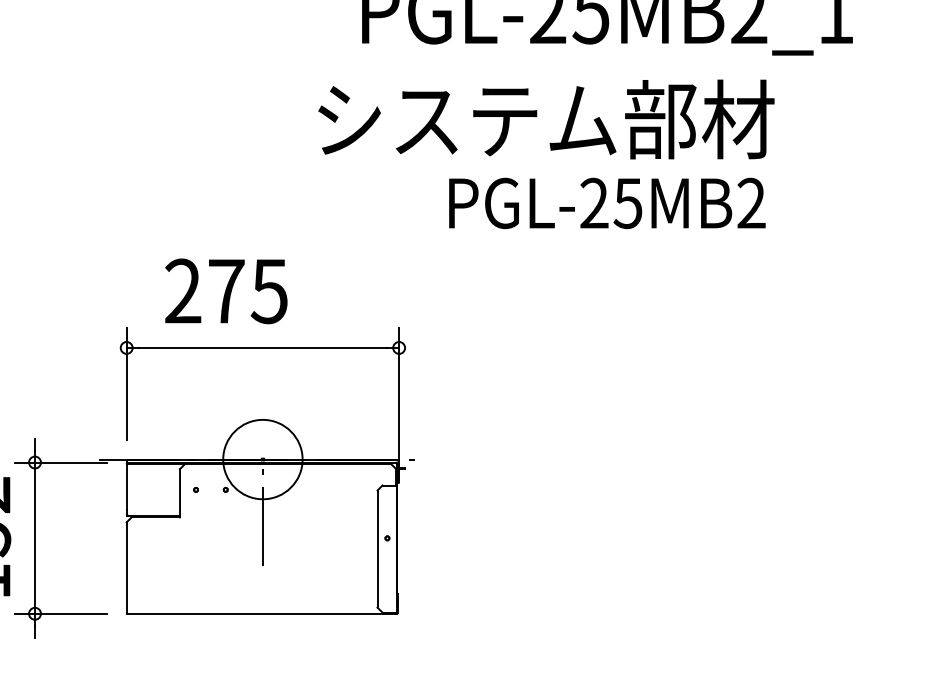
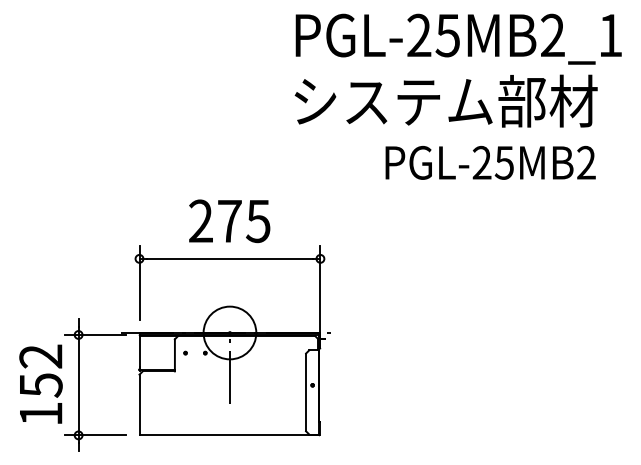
text: (545, 118) -> (445, 100), moved
text: (607, 202) -> (490, 162), moved
text: (226, 291) -> (229, 221), moved

